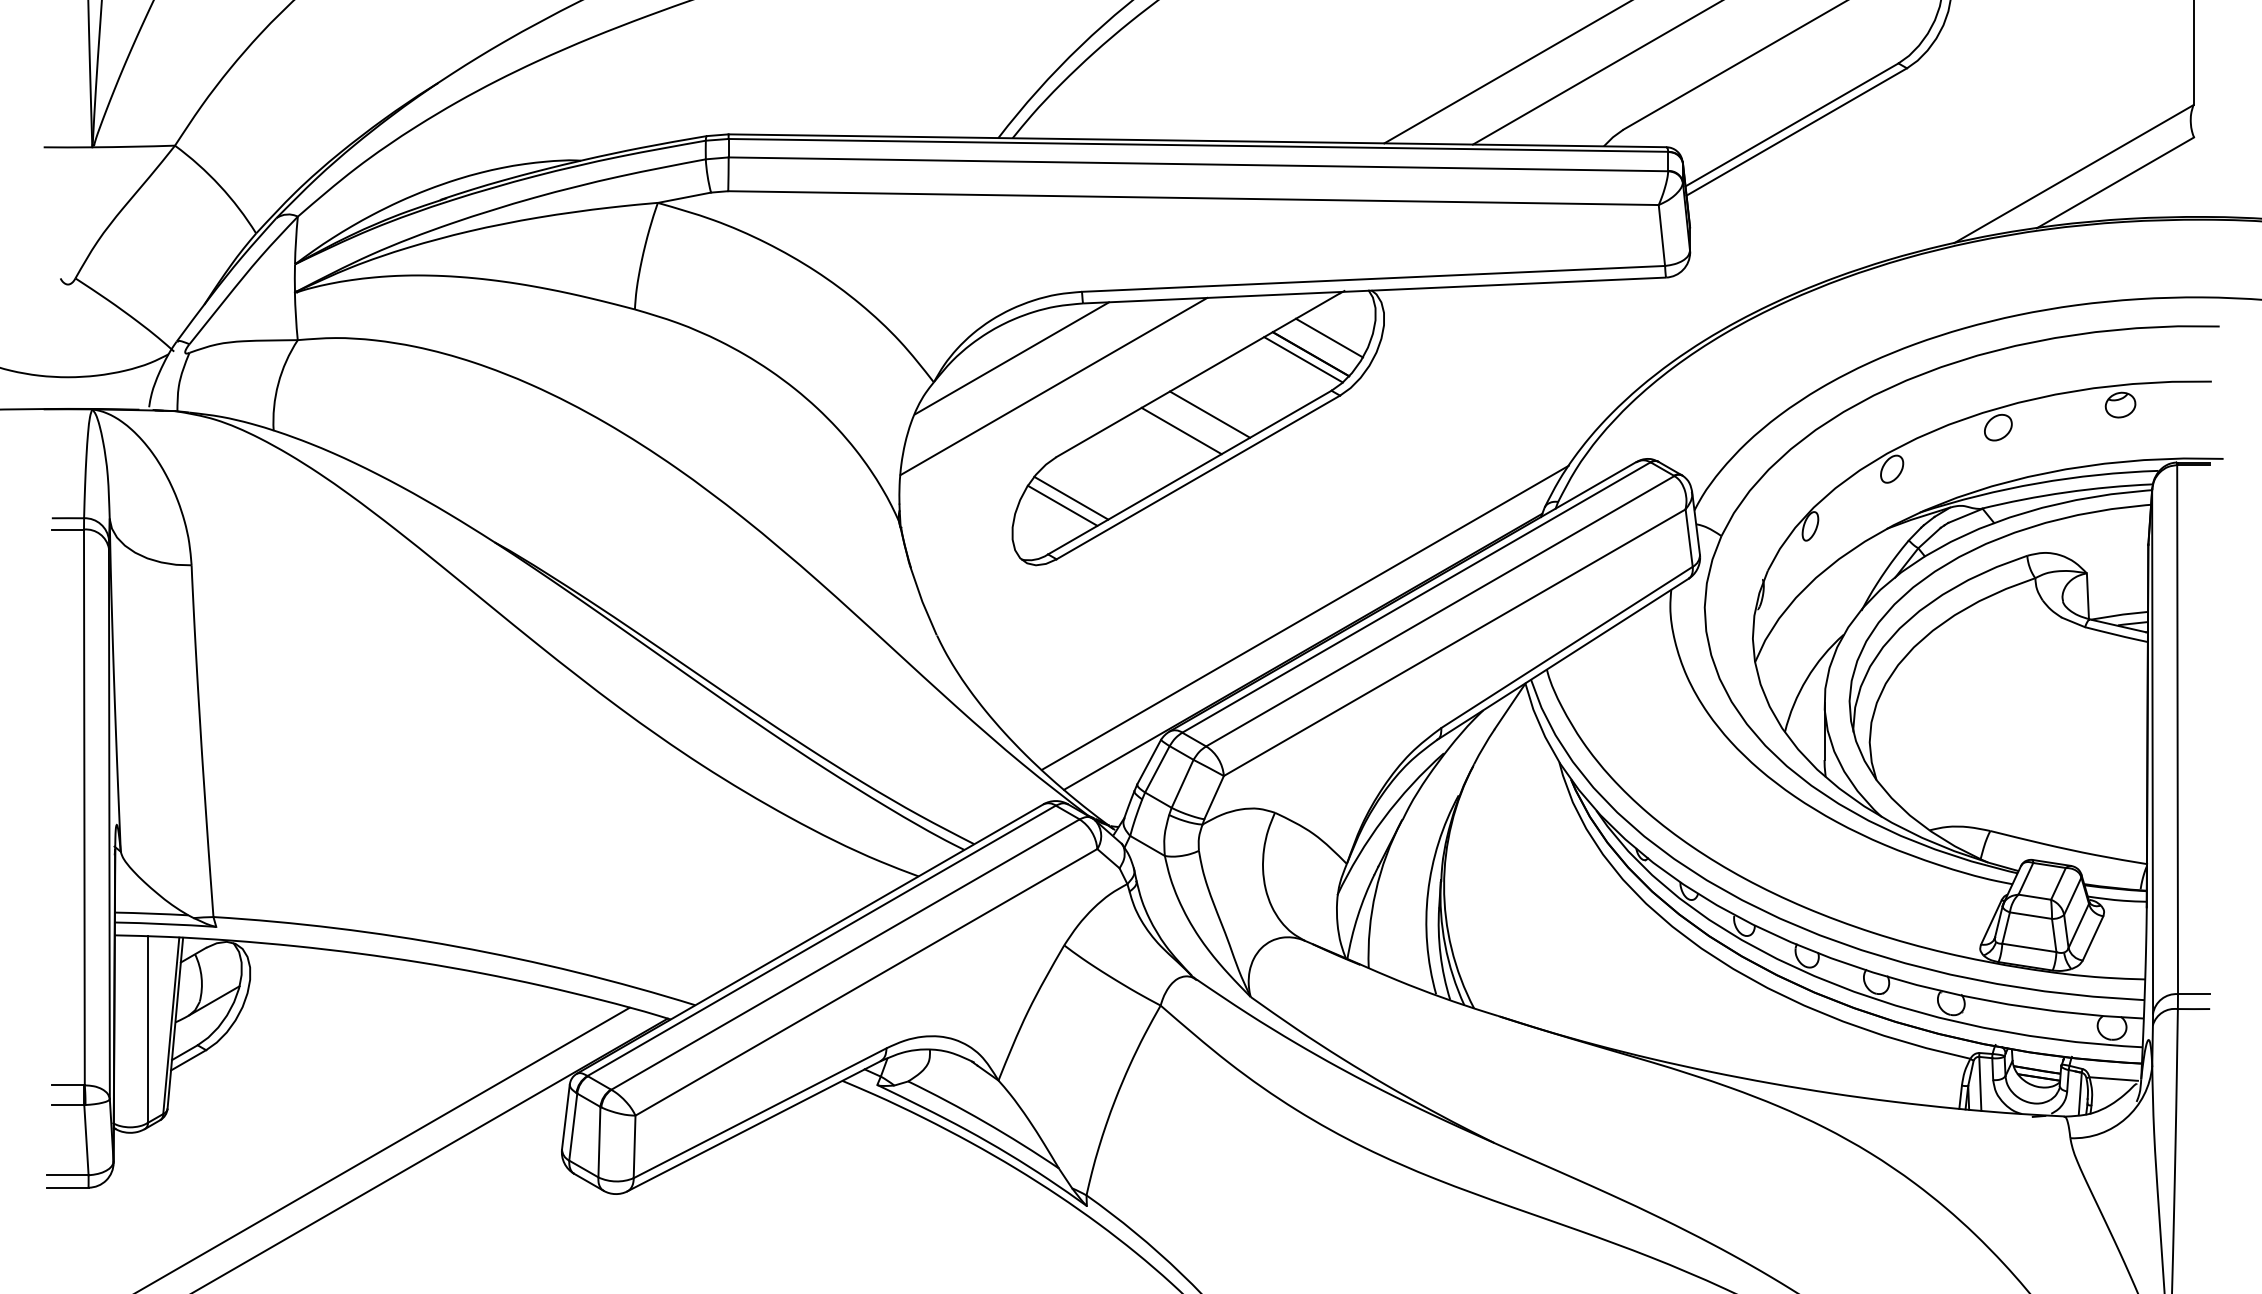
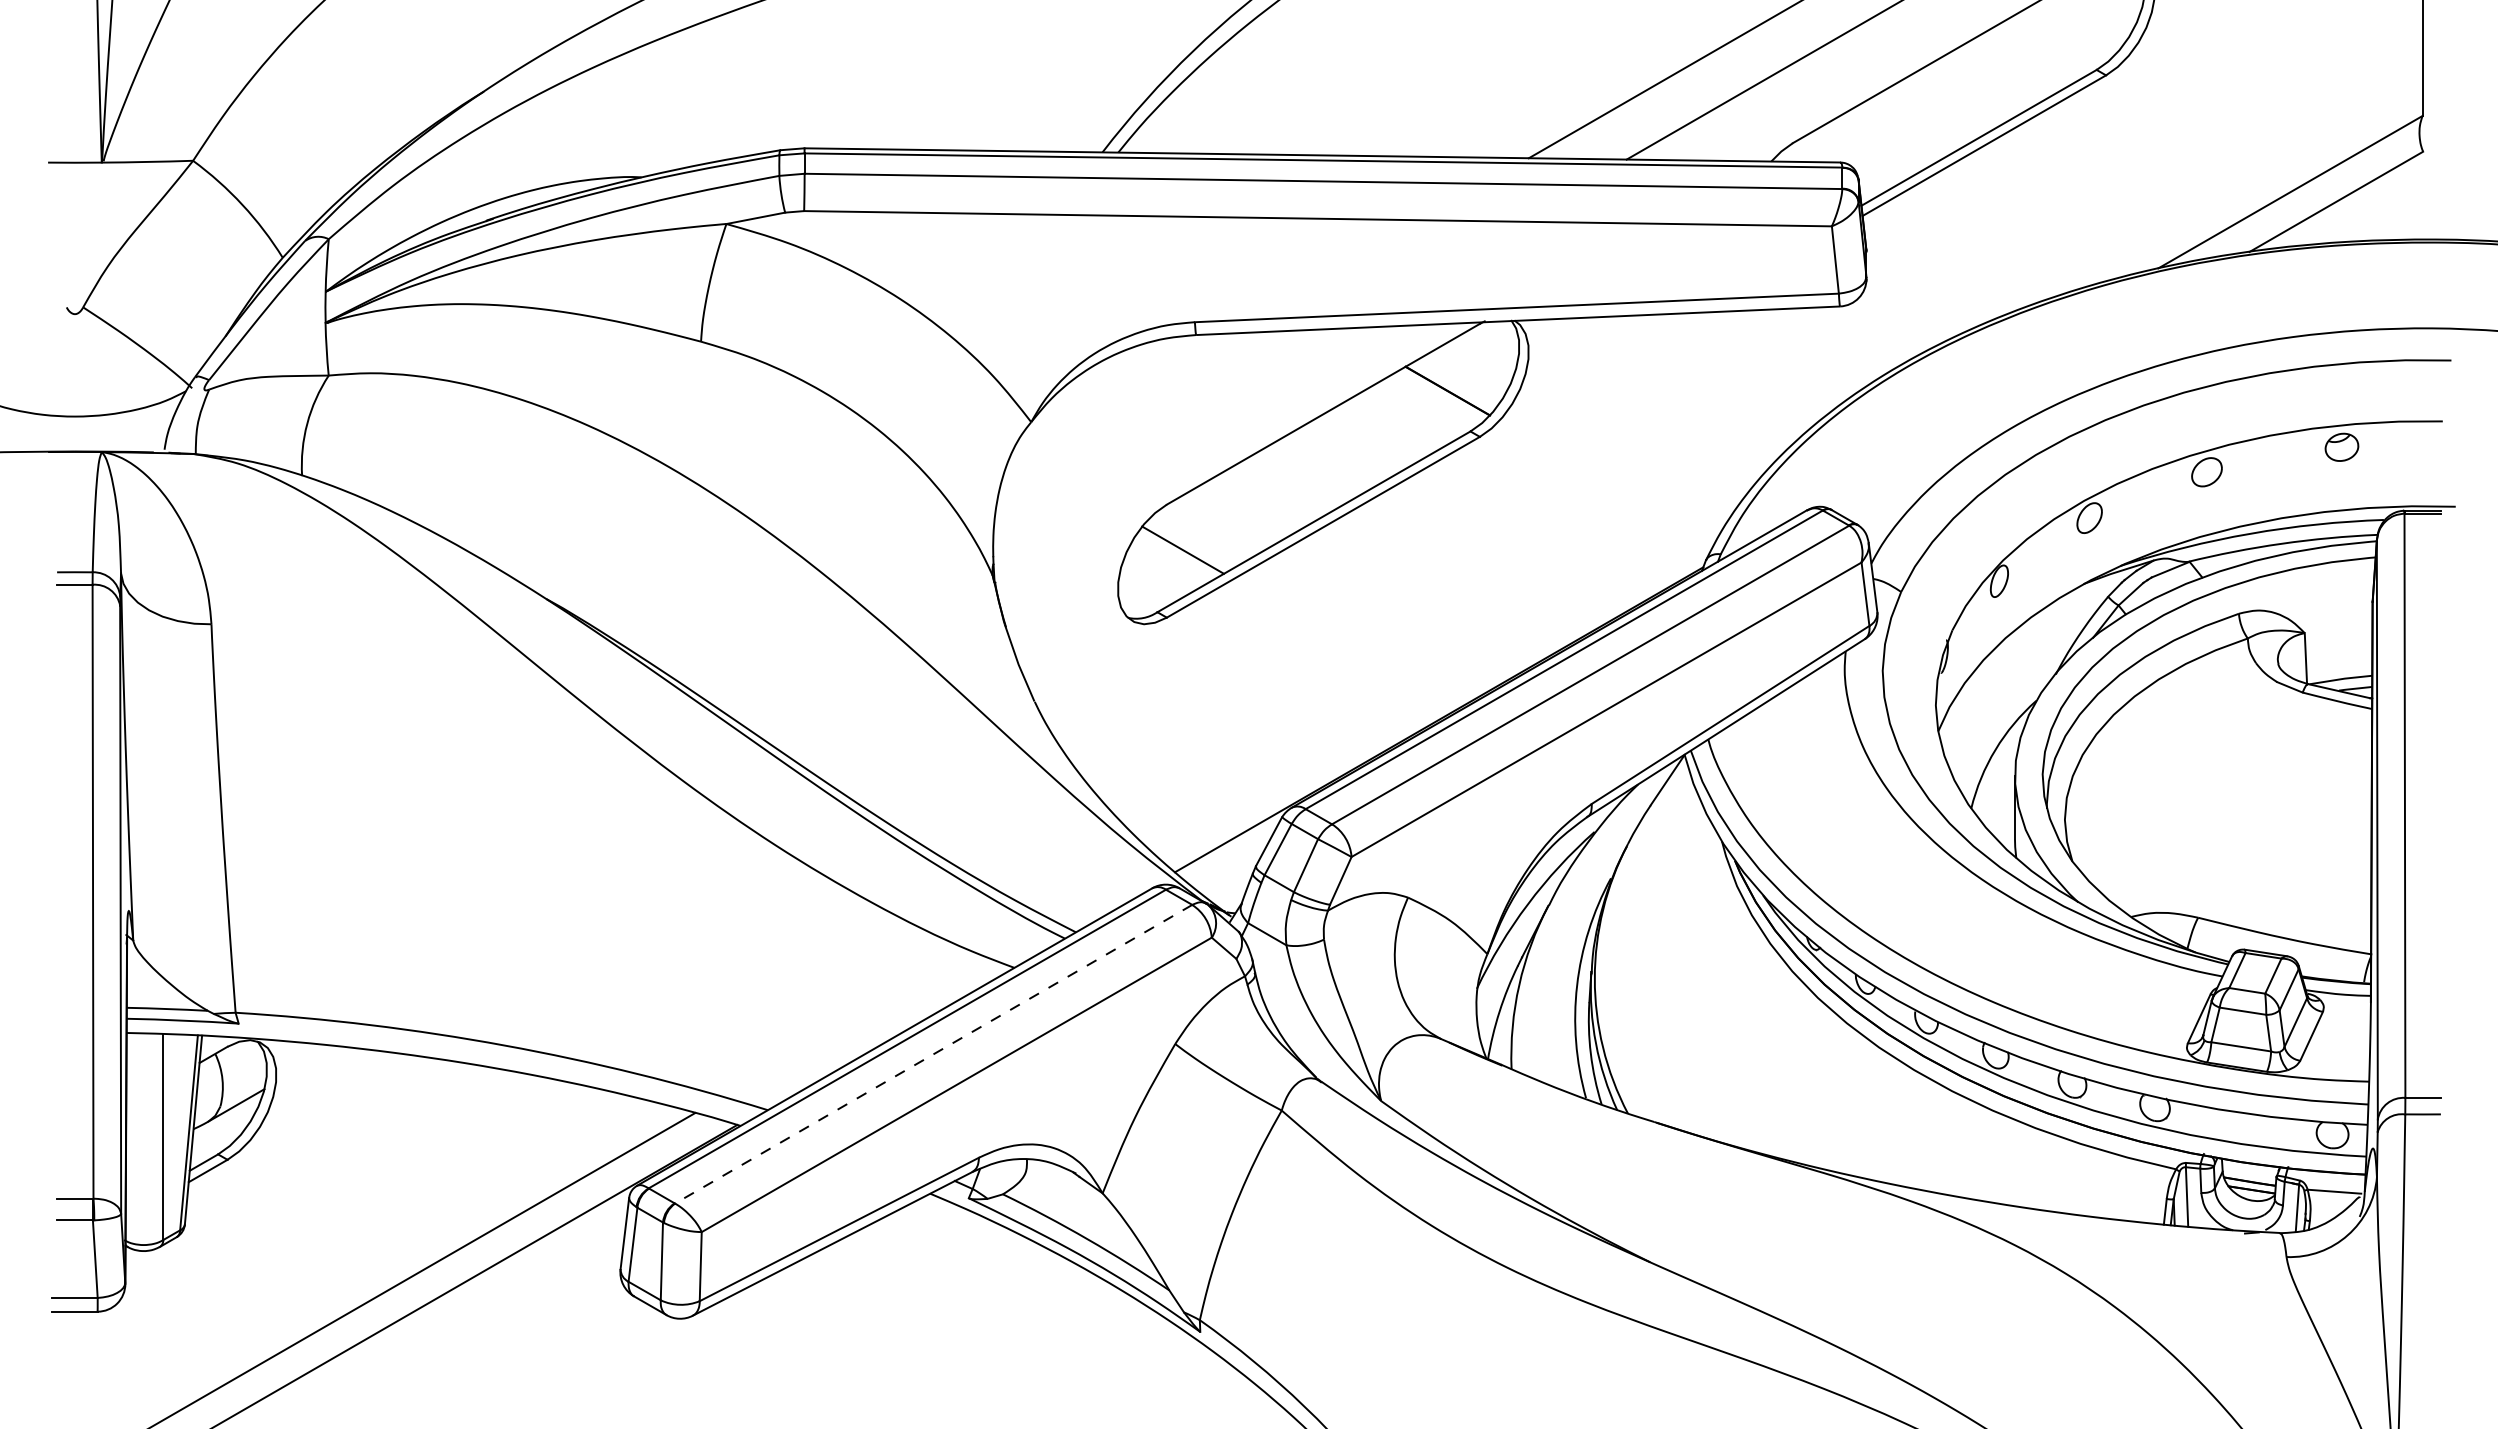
line: (1329, 338) -> (1468, 373), removed
line: (1011, 358) -> (1117, 395), removed
line: (1303, 359) -> (1439, 397), removed
line: (1053, 386) -> (1163, 426), removed
line: (1210, 414) -> (1336, 457), removed
line: (1181, 430) -> (1304, 475), removed
line: (1062, 505) -> (1173, 558), removed
line: (1305, 618) -> (1441, 682), removed
line: (845, 954) -> (933, 1054), solid -> dashed

